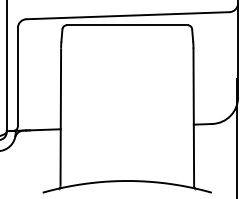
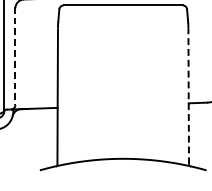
line: (17, 76) -> (15, 55), solid -> dashed
line: (193, 117) -> (188, 96), solid -> dashed

